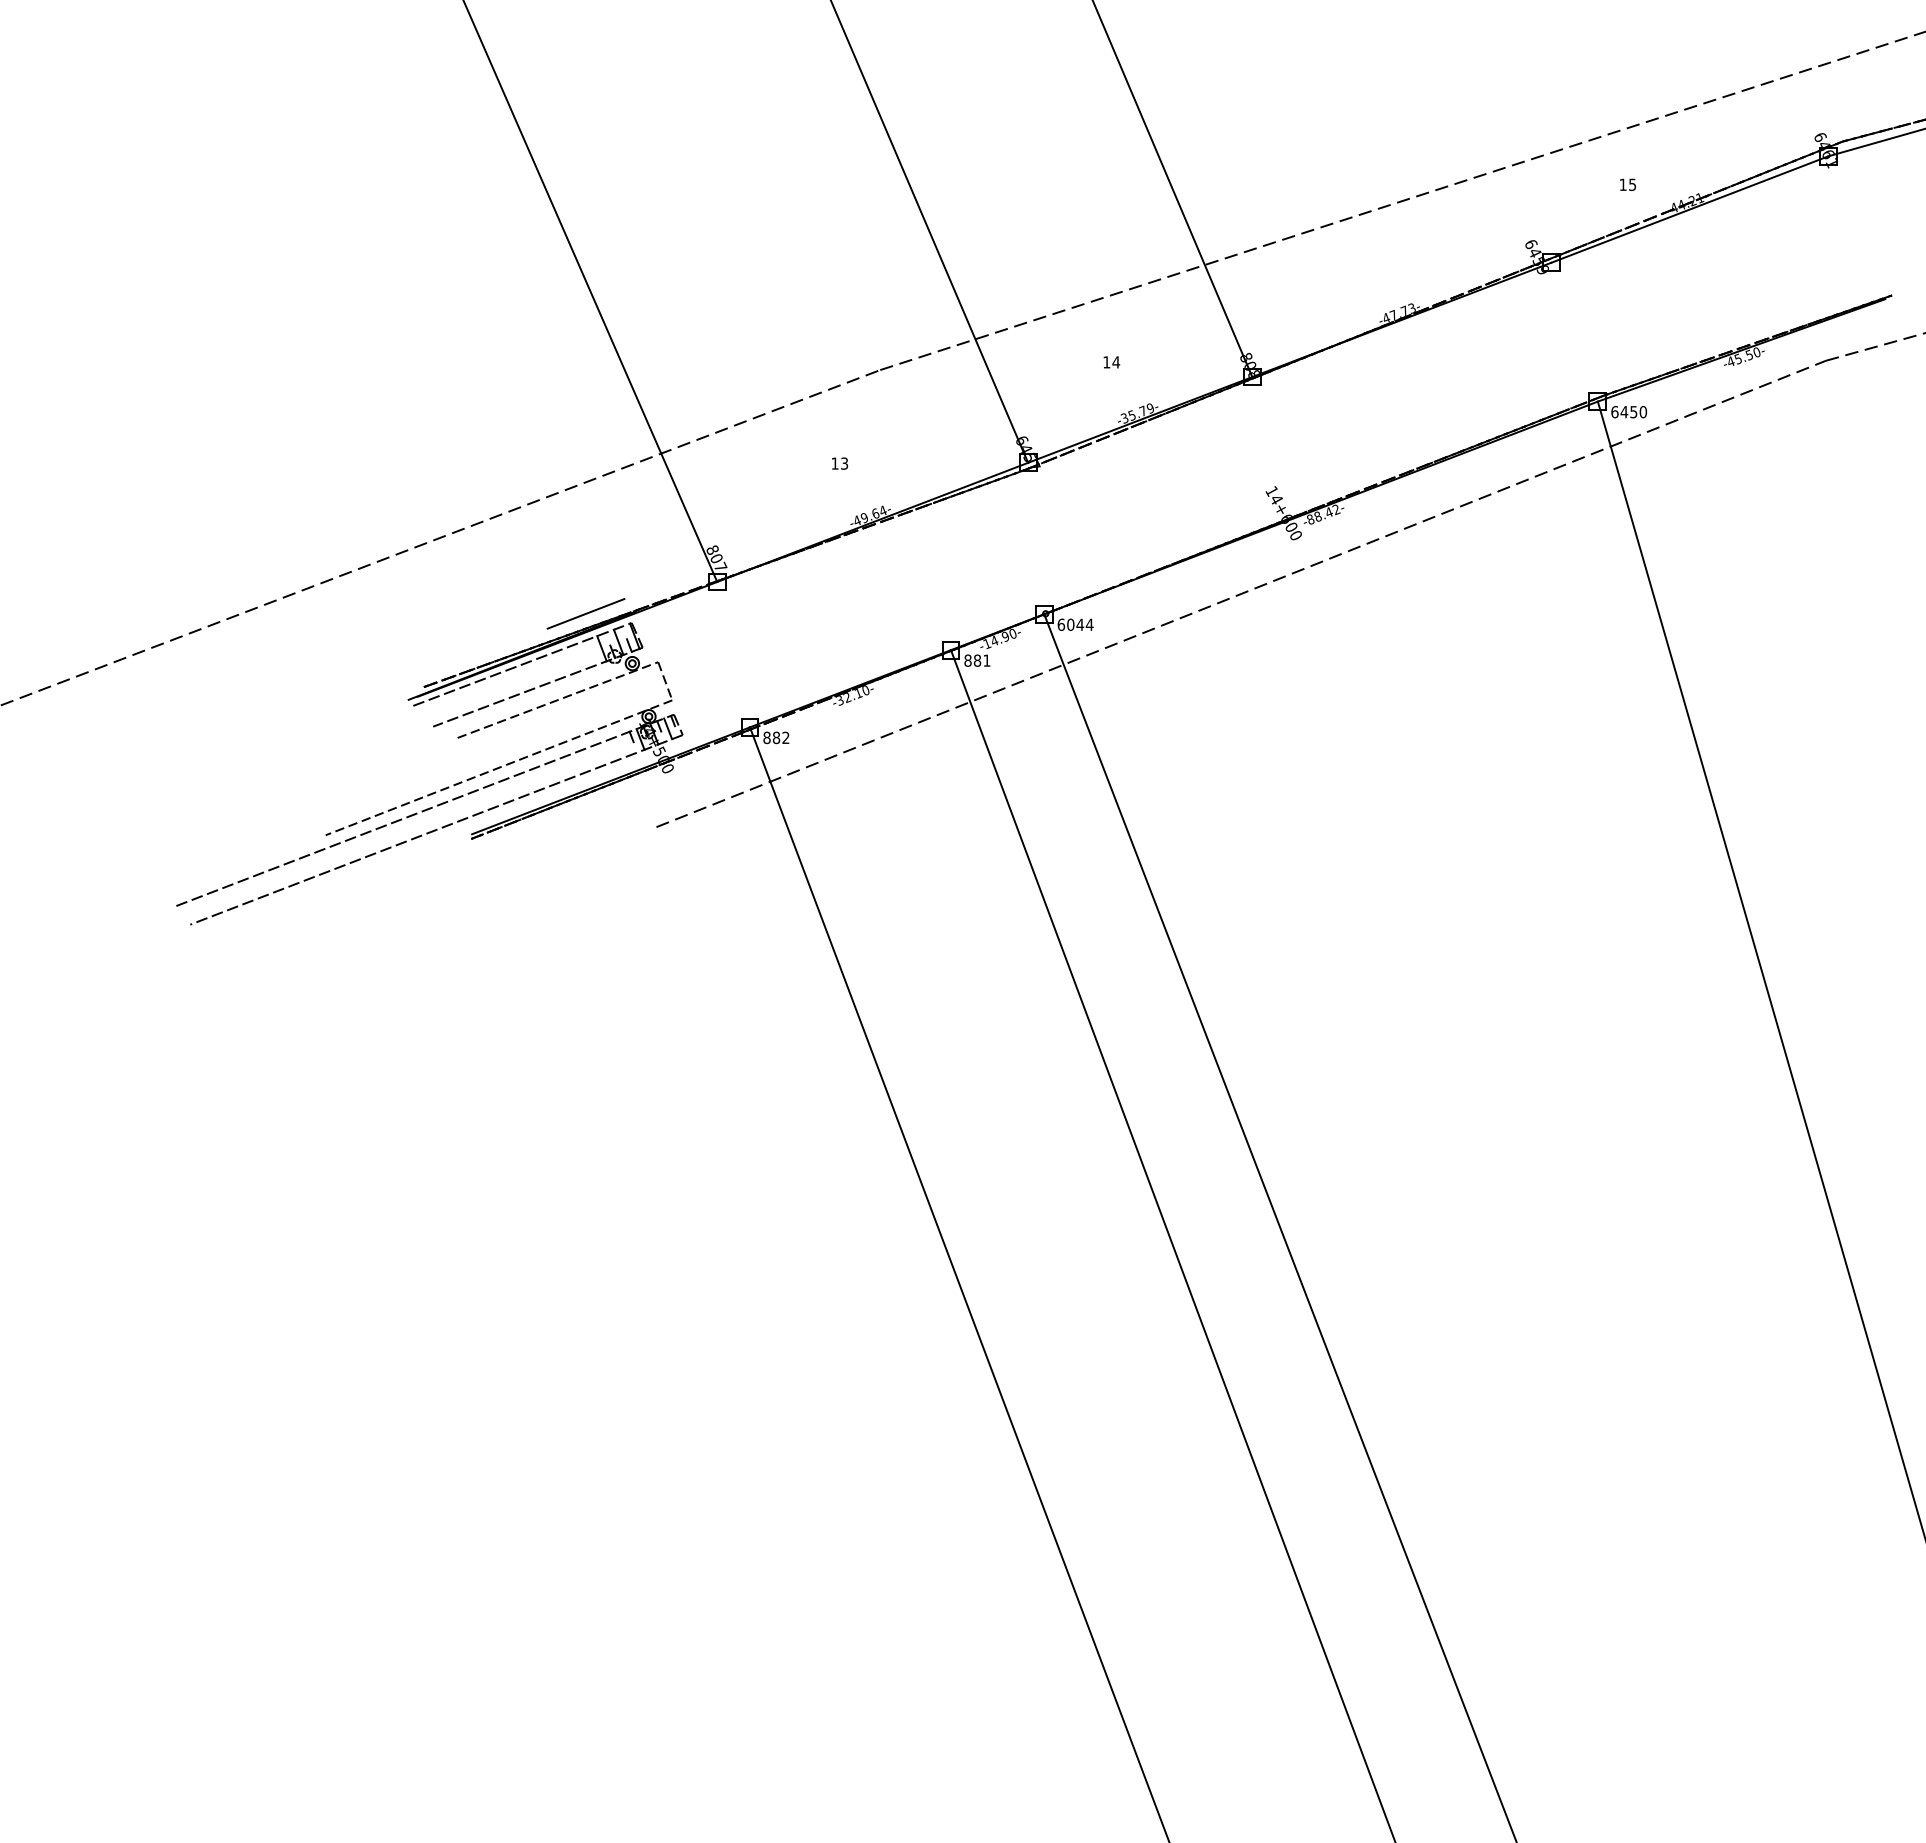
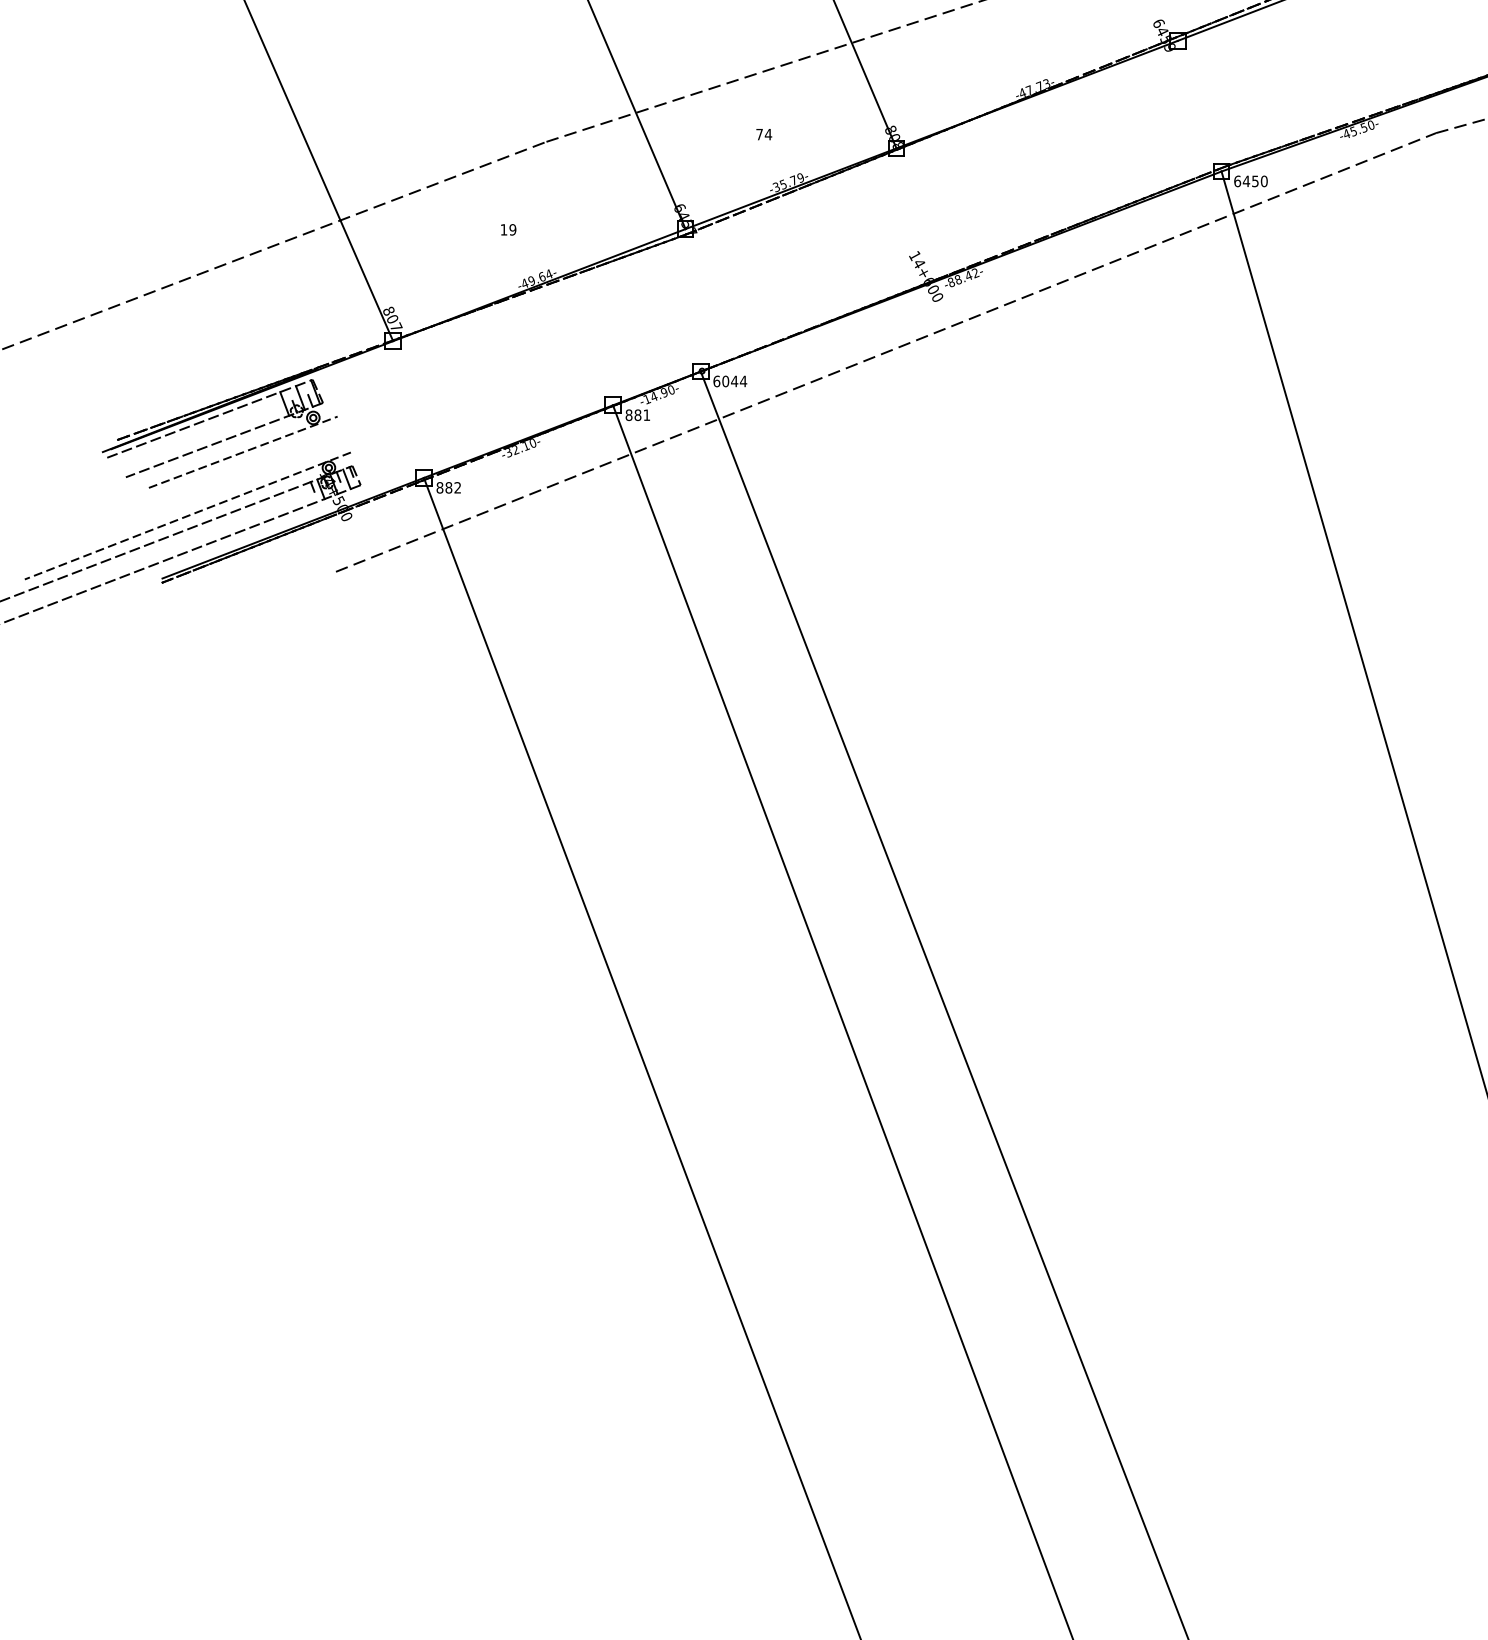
text: (1106, 362) -> (759, 134), 14 -> 74
text: (844, 463) -> (512, 229), 13 -> 19
line: (585, 613) -> (269, 370), removed
line: (665, 681) -> (344, 434), removed

